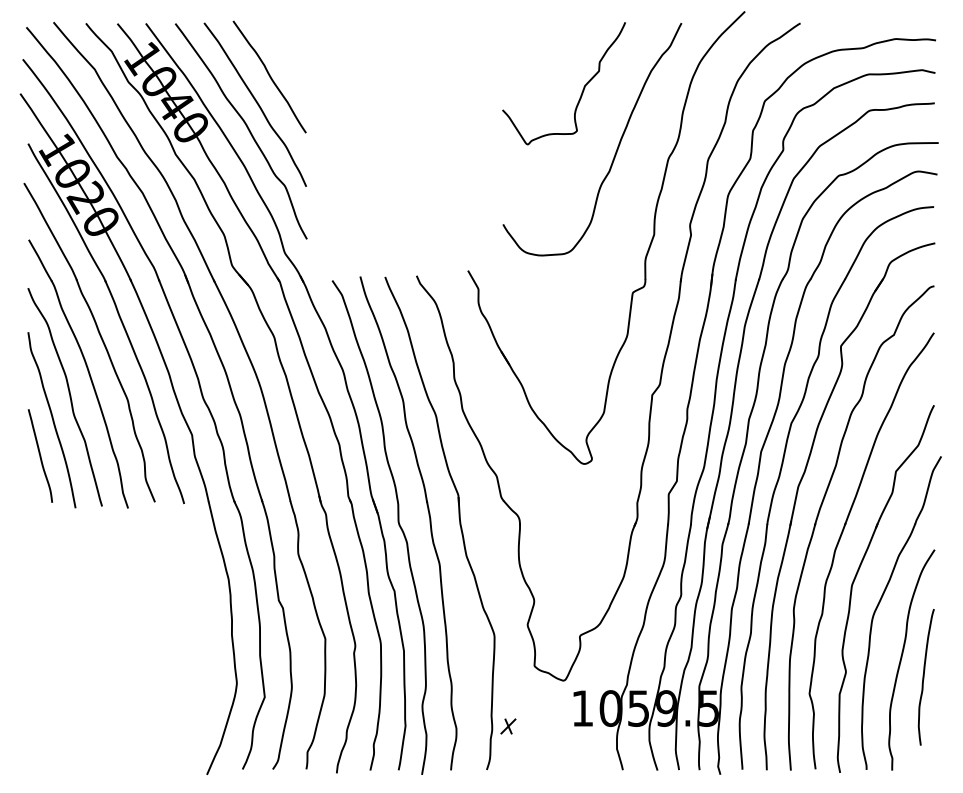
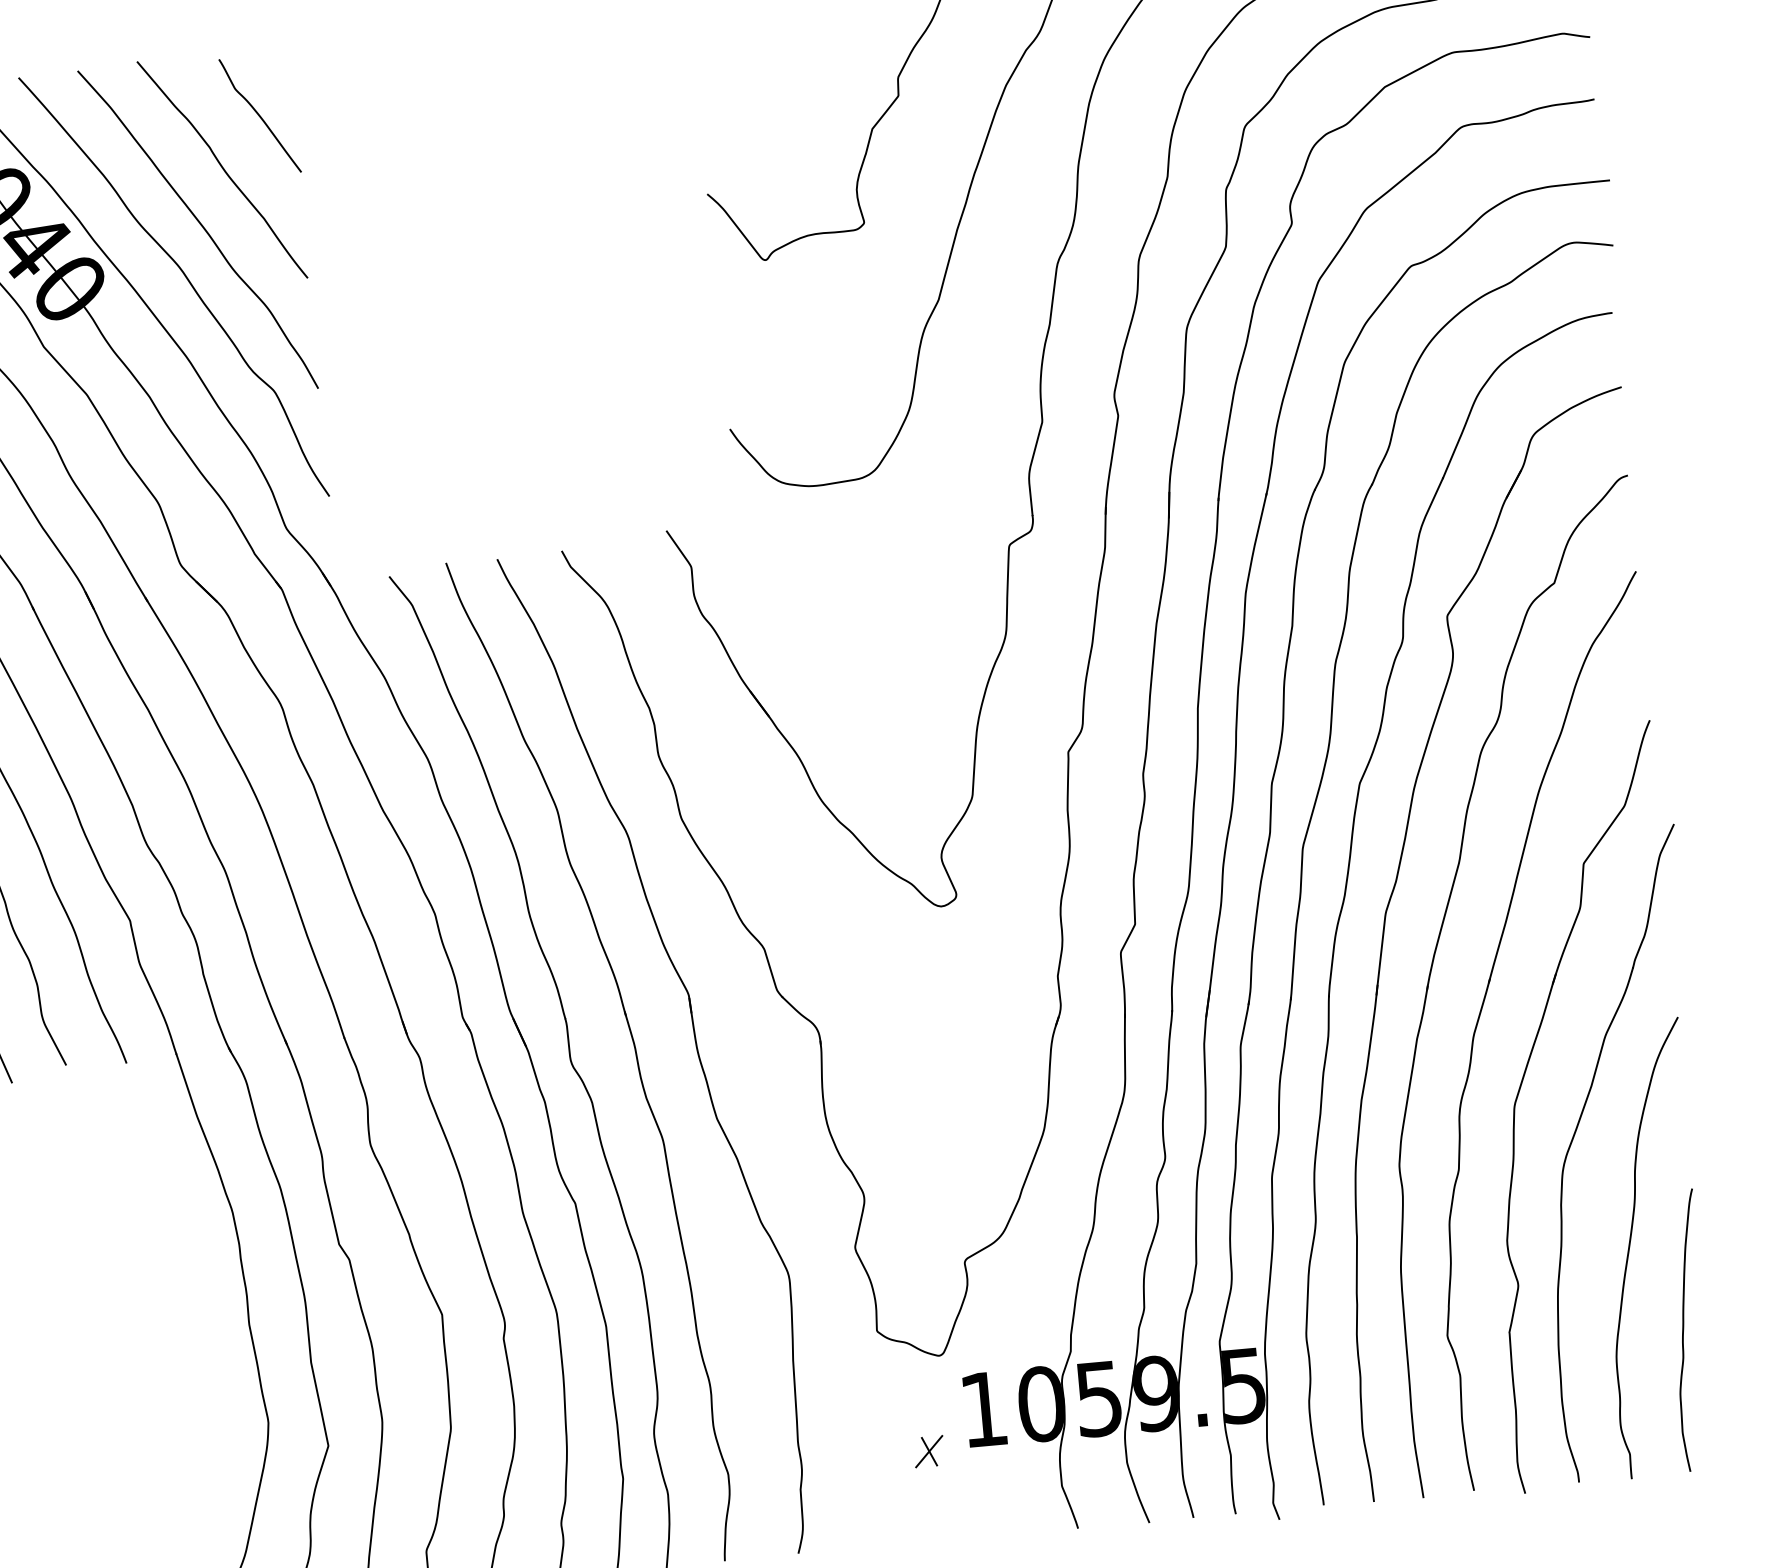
curve: (290, 52) -> (260, 115), added
curve: (924, 677) -> (1685, 1331), moved
part: (508, 726) -> (929, 1451), moved

